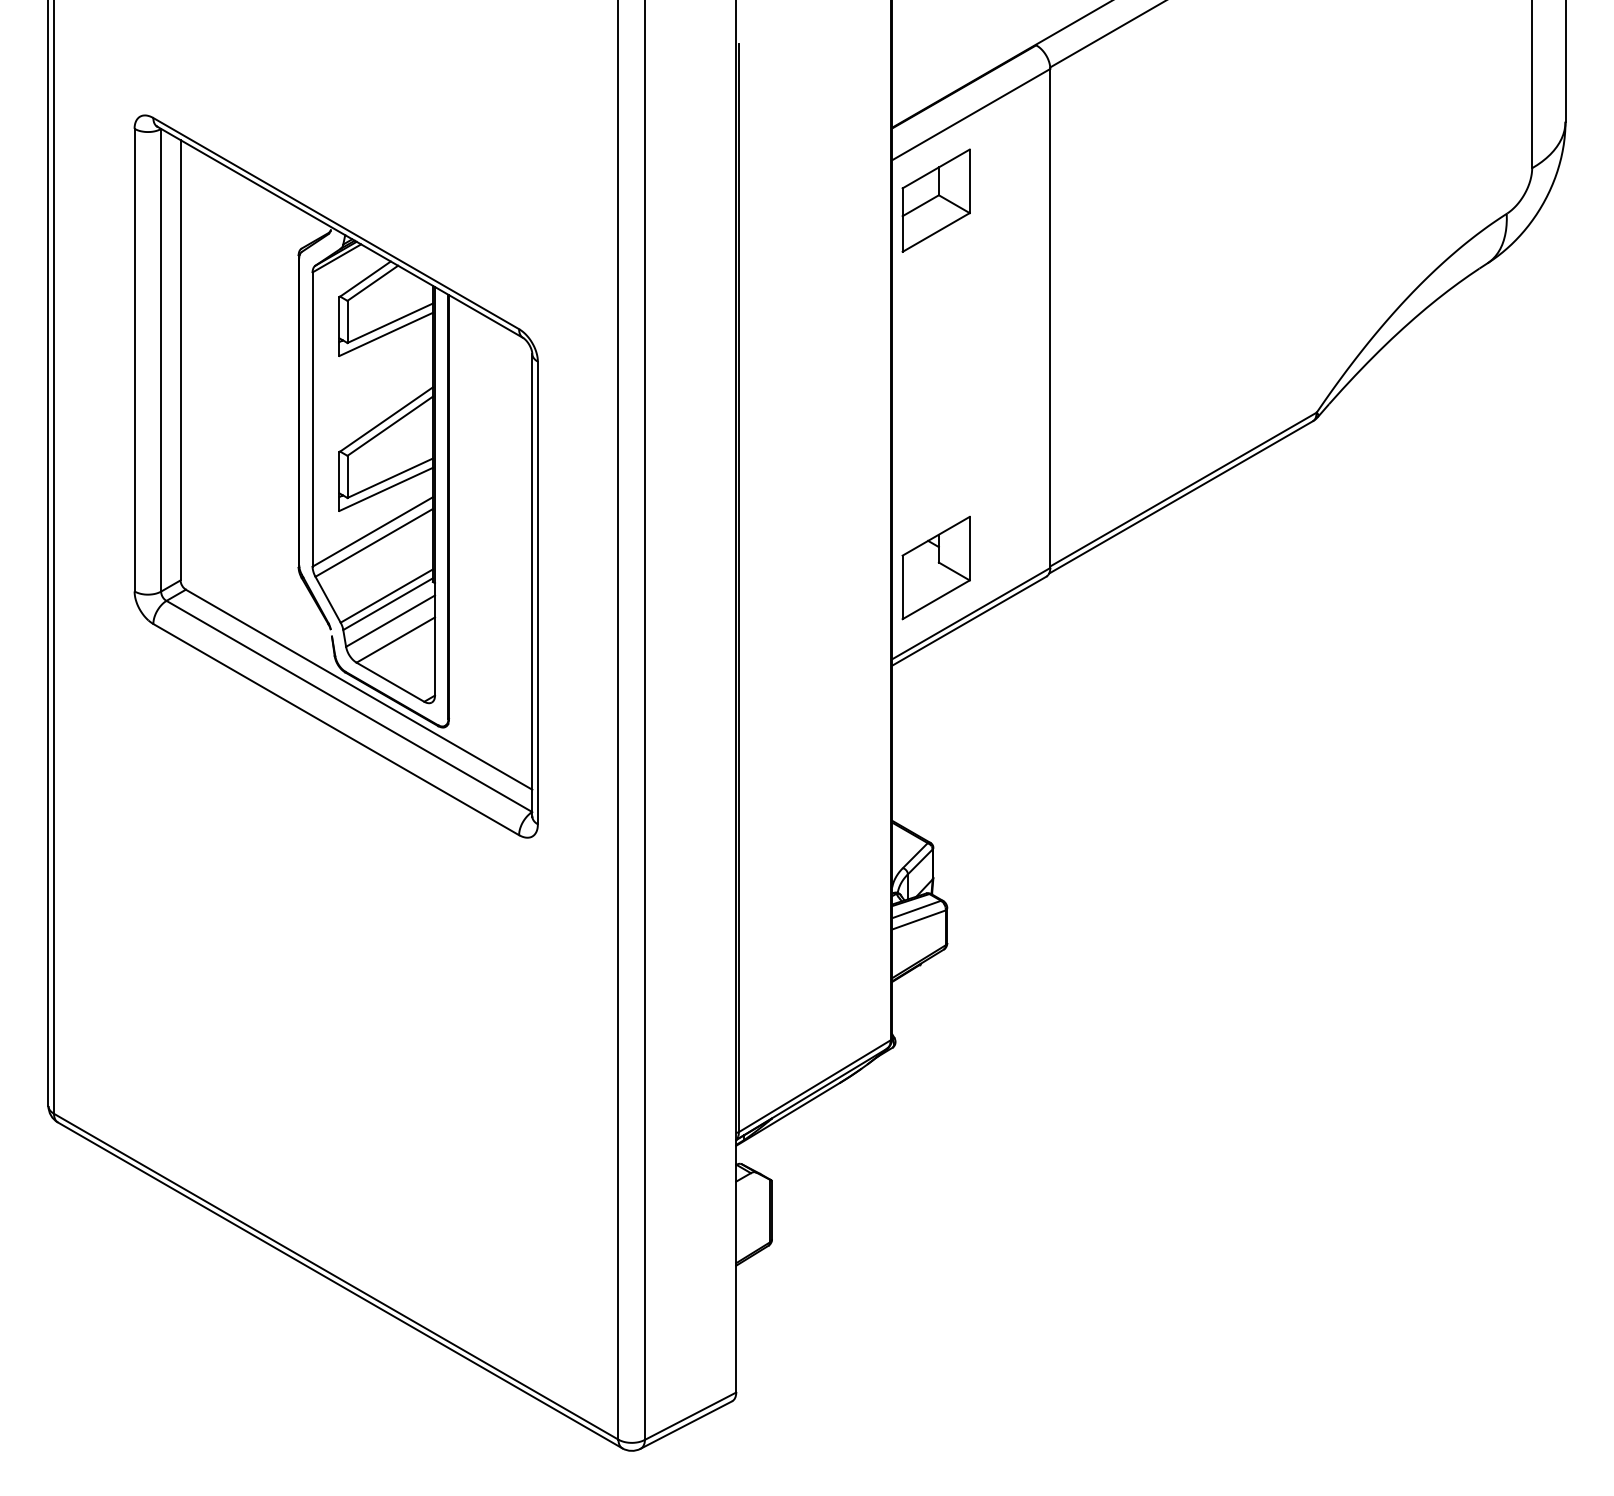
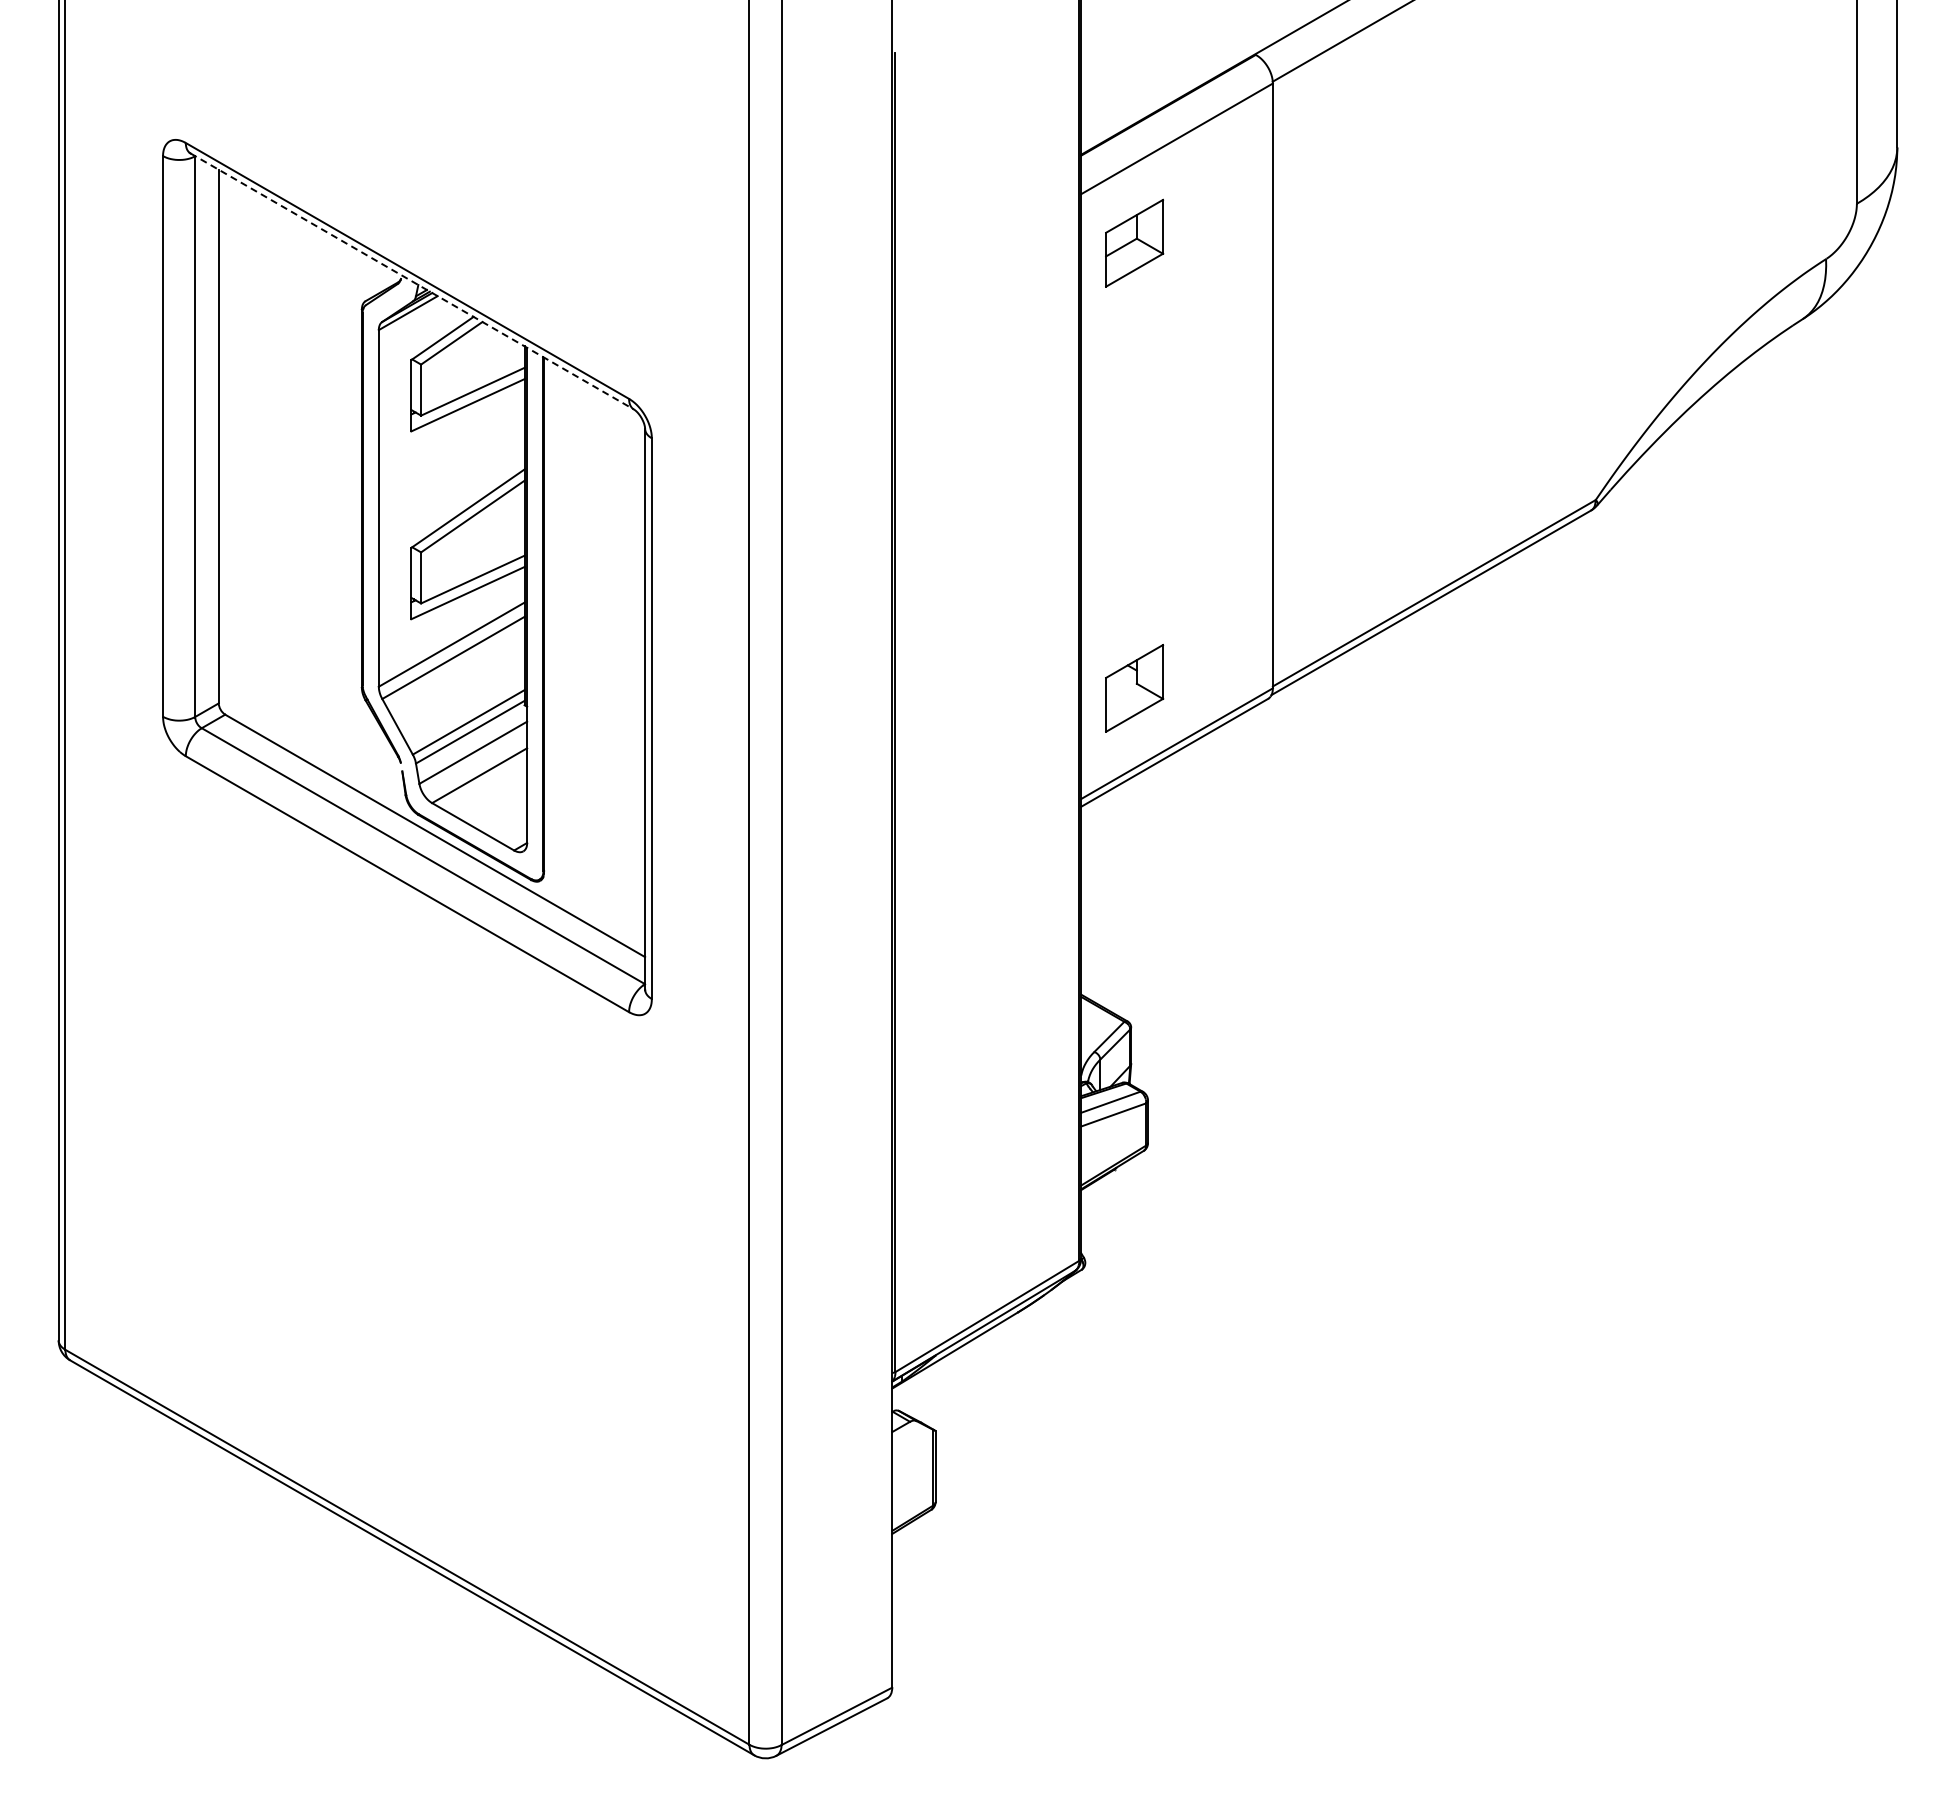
part: (936, 200) -> (1134, 243), size x0.7
line: (340, 232) -> (412, 281), solid -> dashed
part: (936, 568) -> (1134, 688), size x0.7

